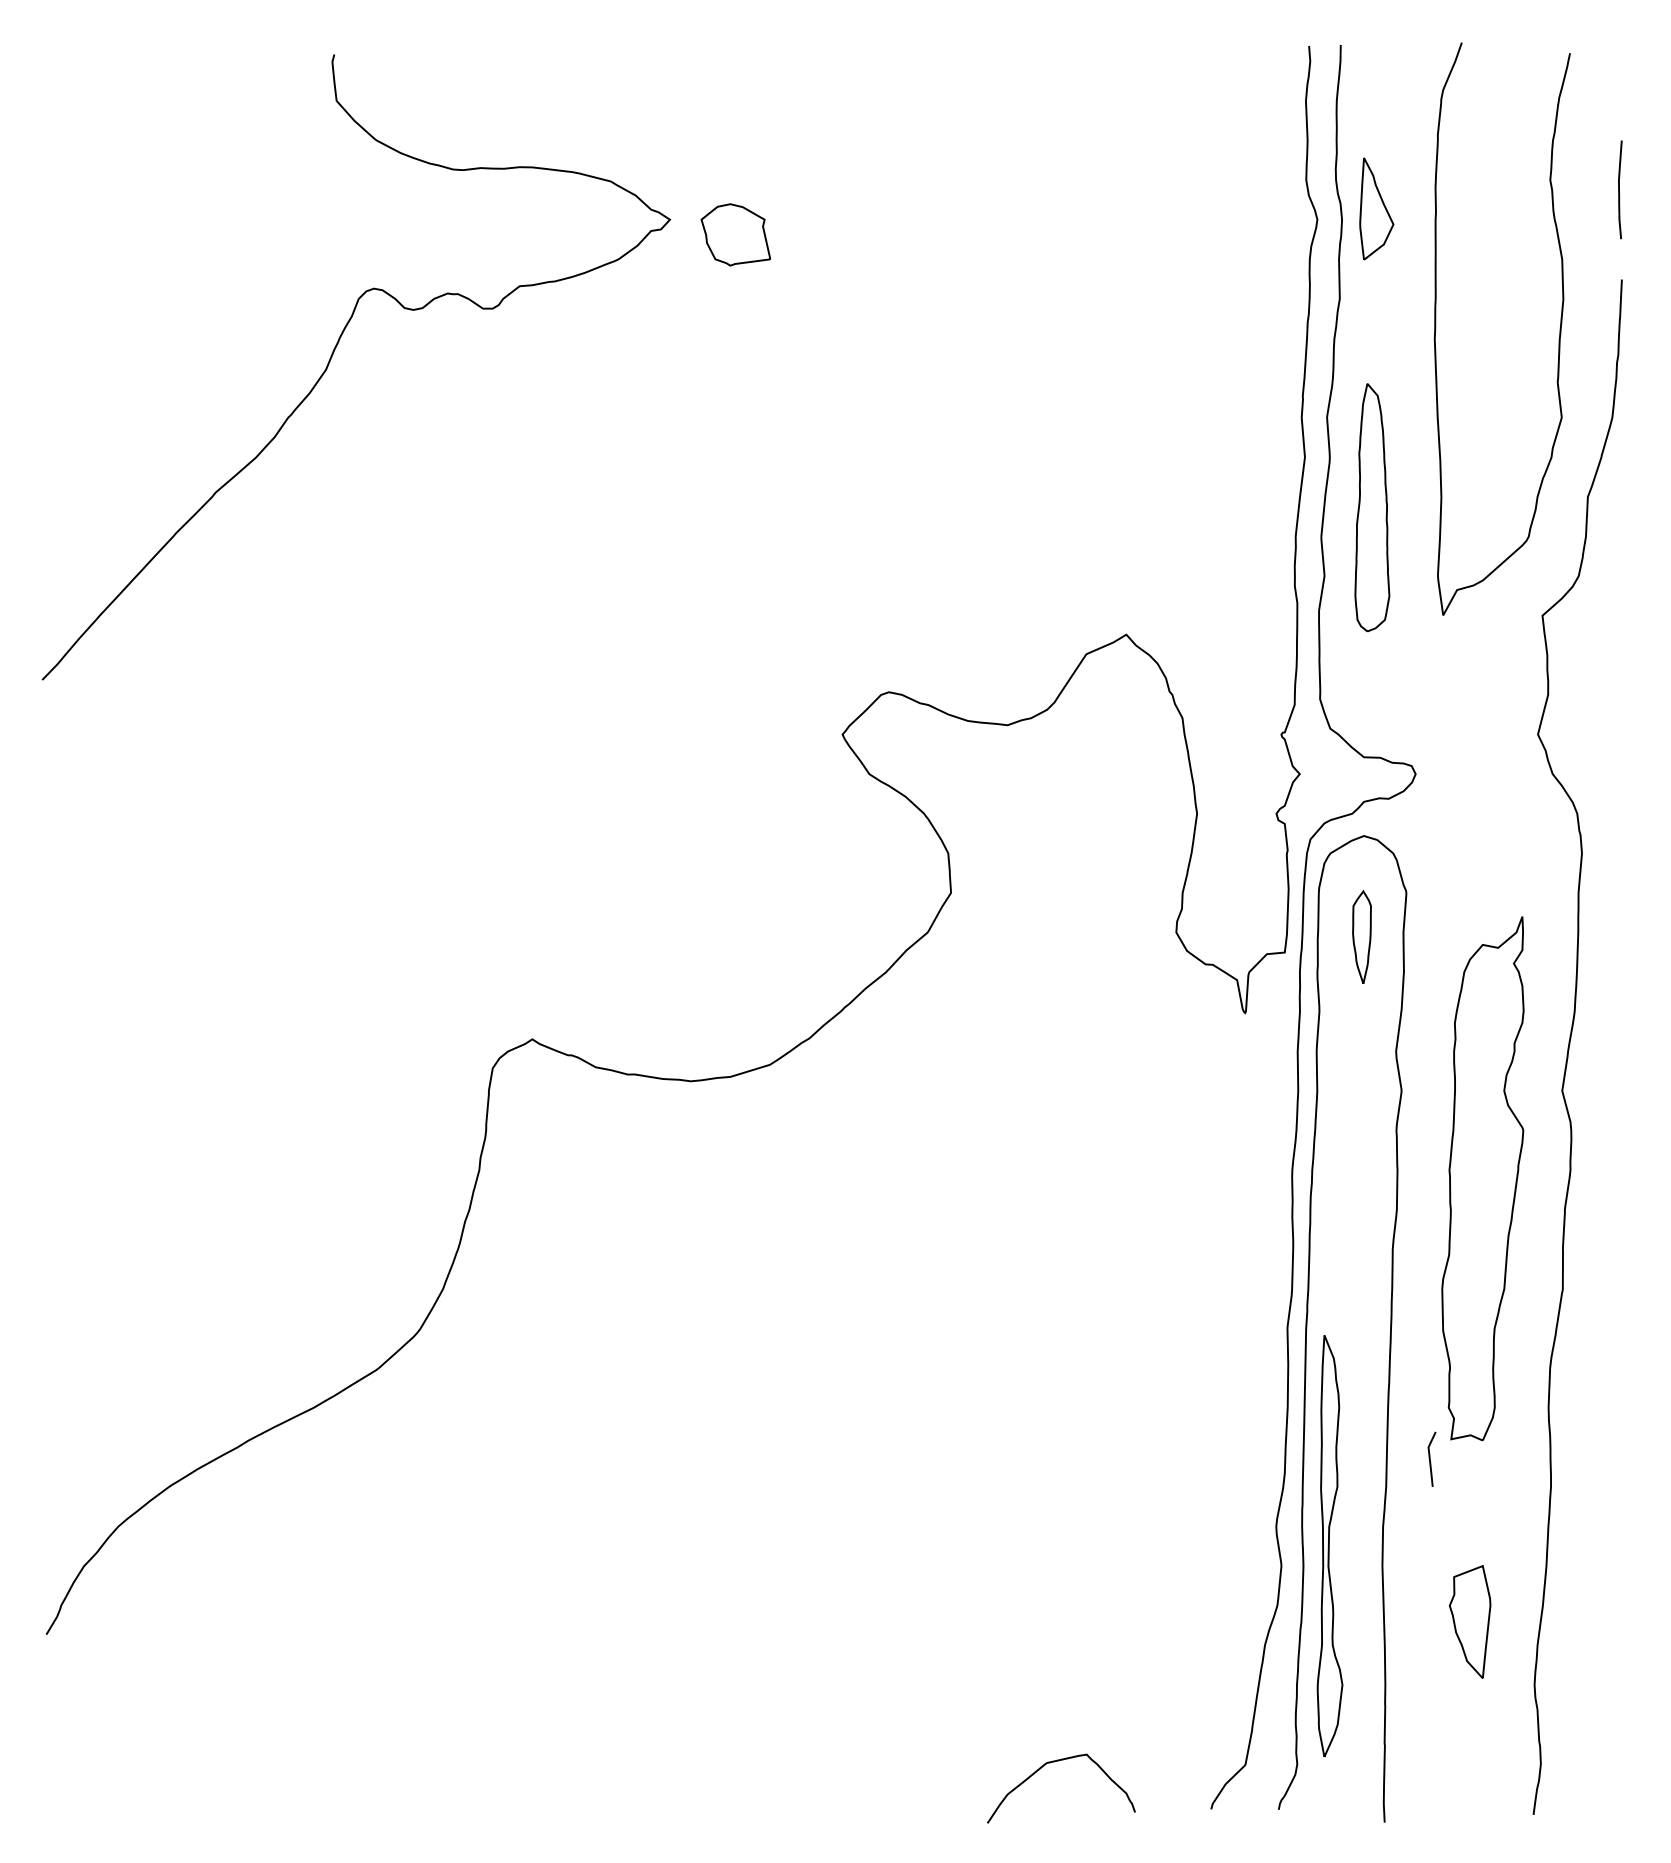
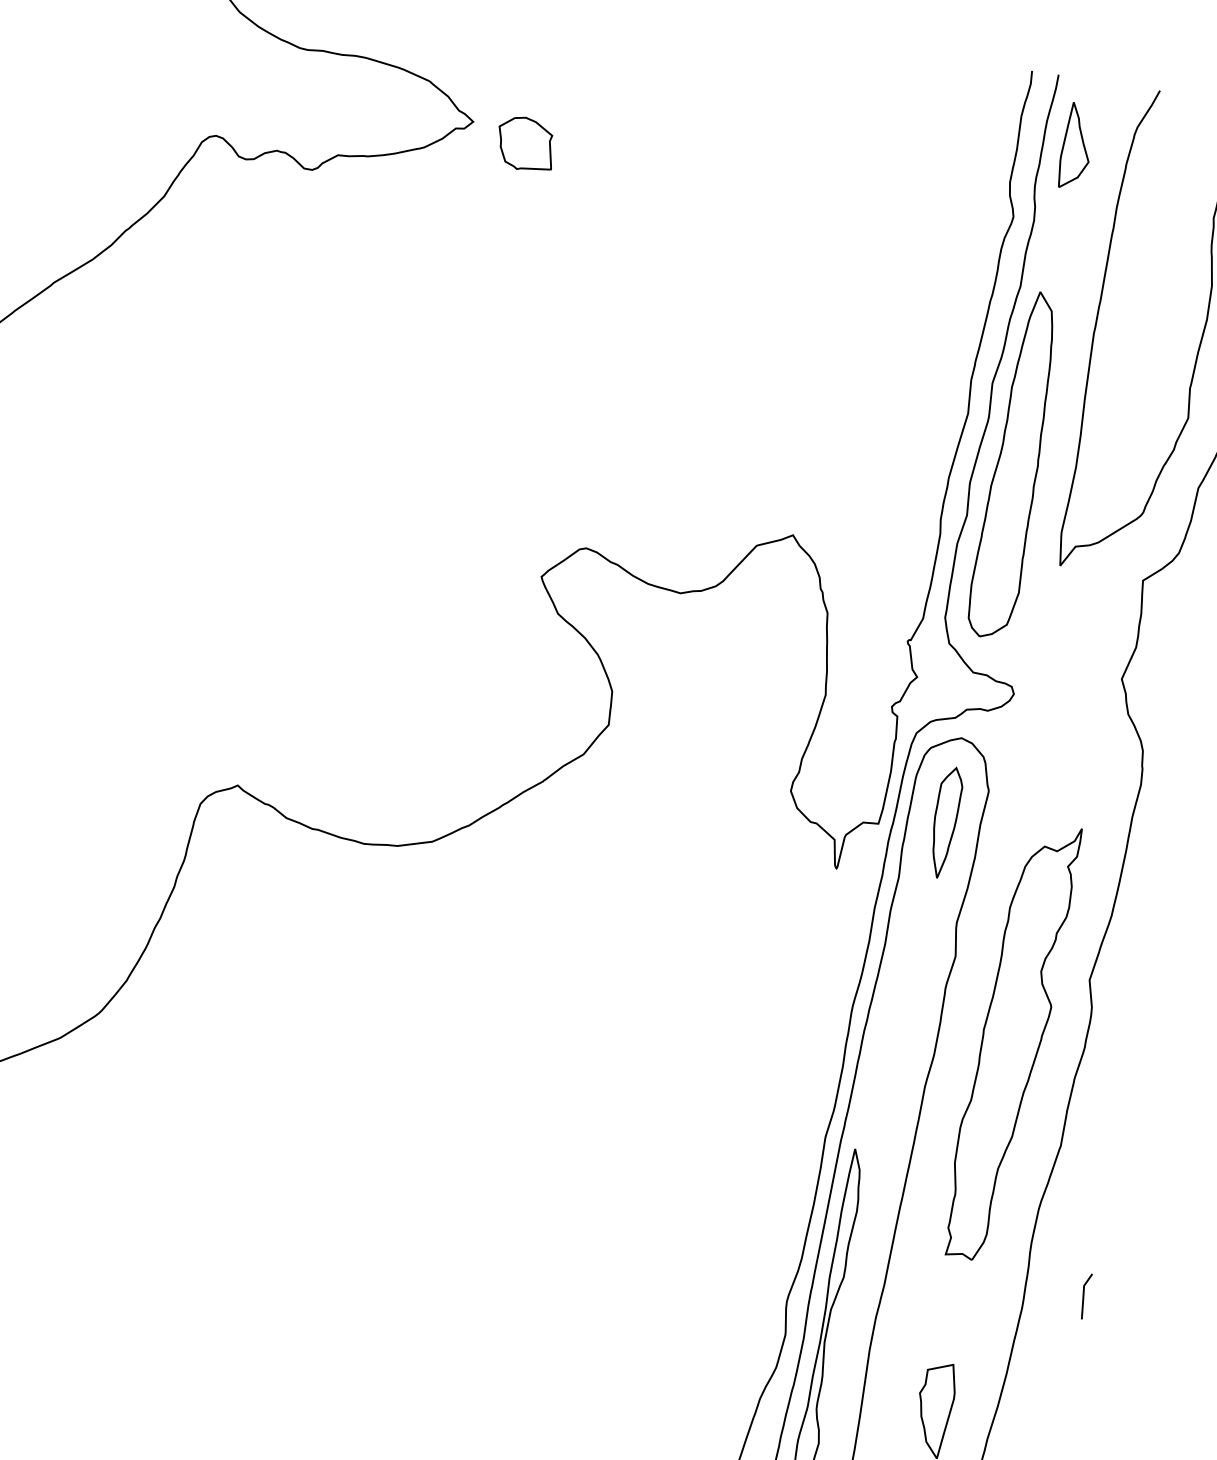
part: (1376, 208) -> (1076, 146), moved
part: (1372, 507) -> (1017, 465), size x1.67
part: (1361, 936) -> (944, 821), size x1.43
line: (1430, 1458) -> (1084, 1295), moved

